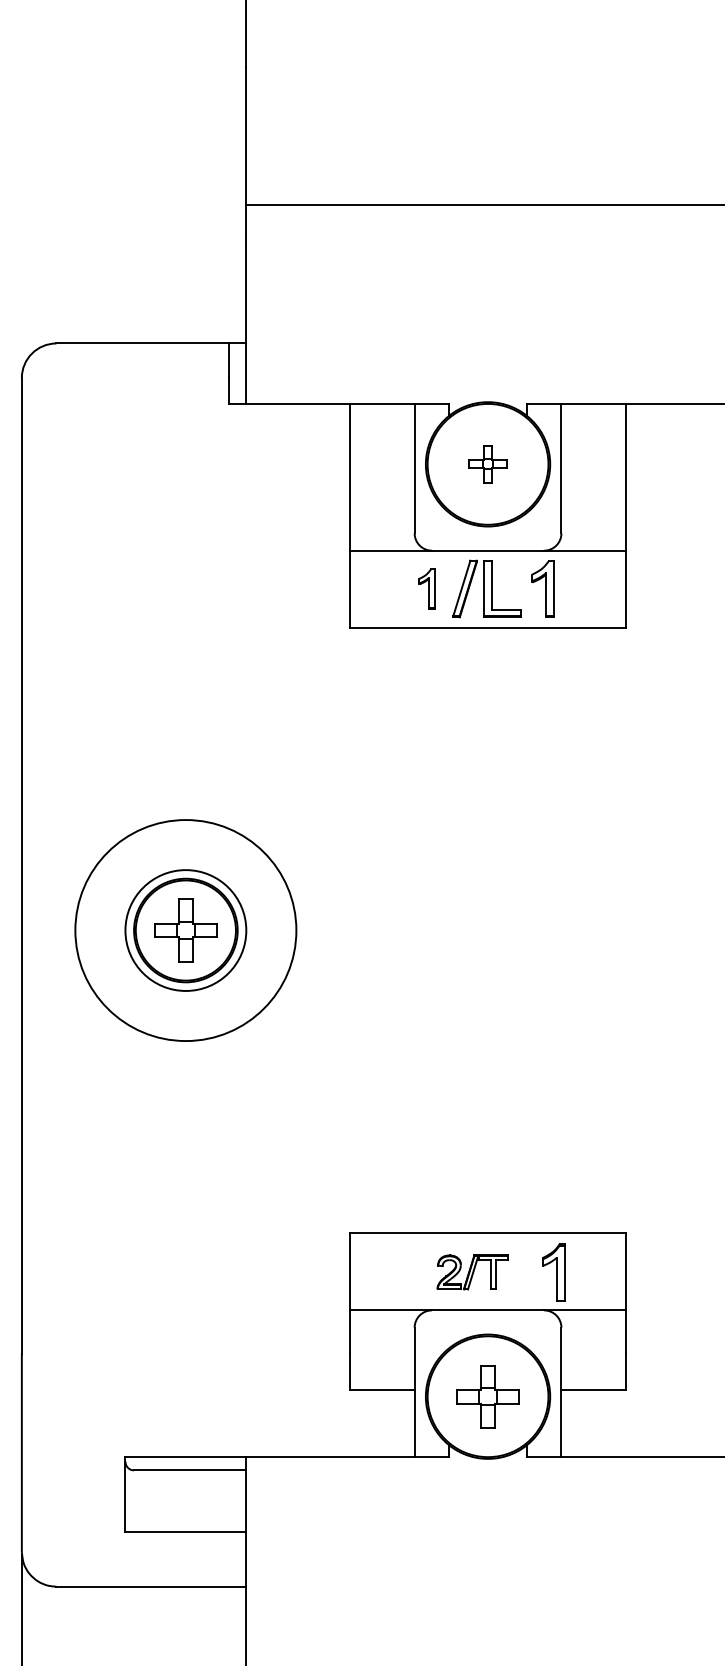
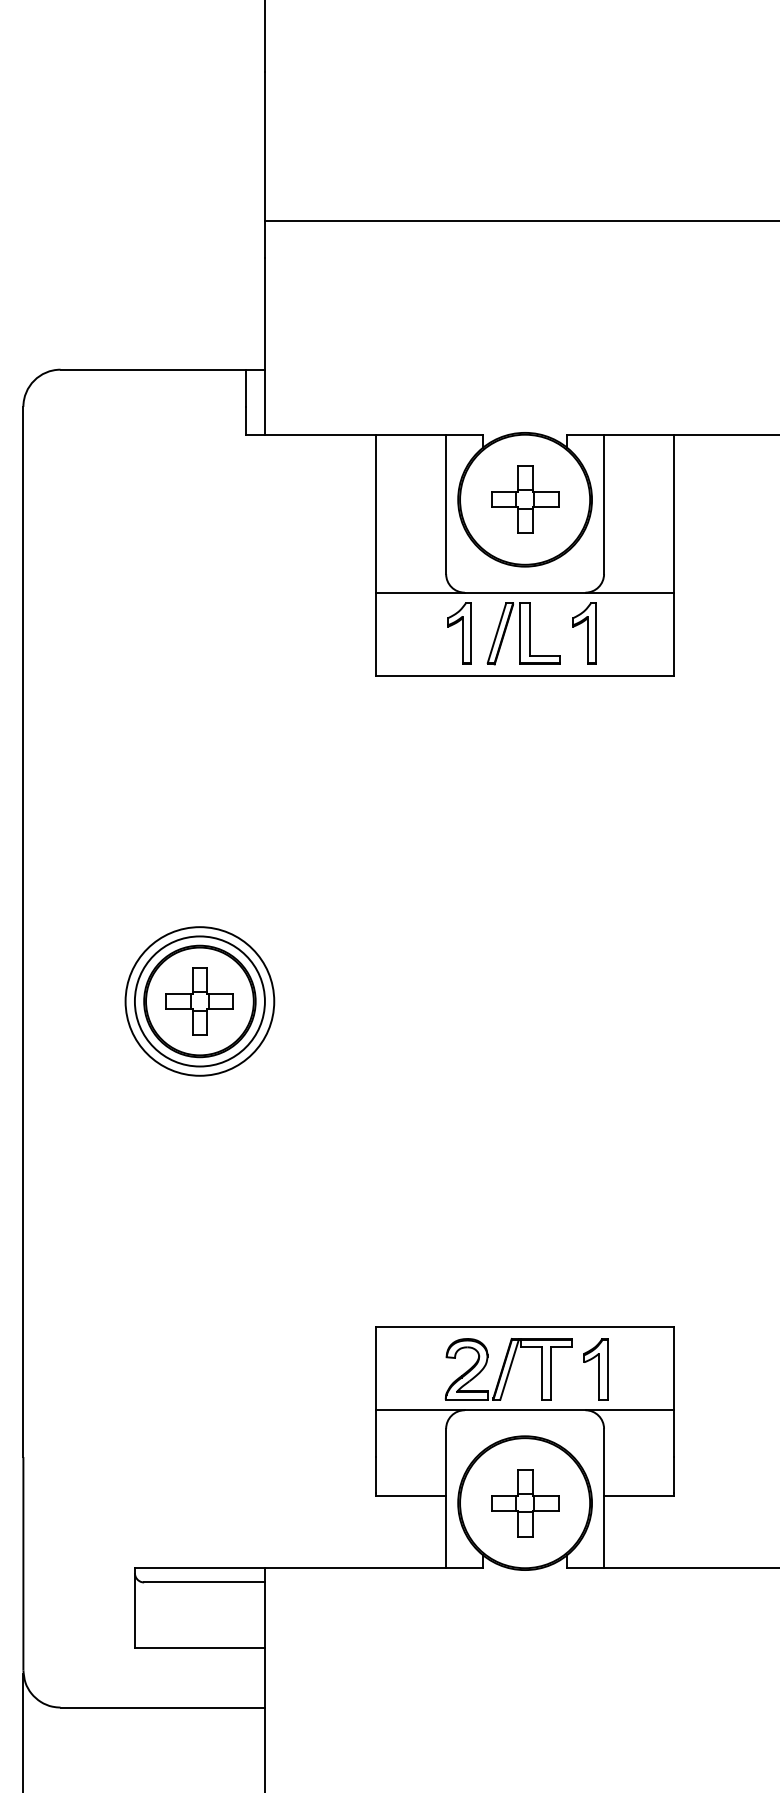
part: (487, 463) -> (524, 498), size x1.67
part: (426, 588) -> (458, 633), size x1.43
circle: (185, 930) -> (199, 1001), size x0.62
part: (472, 1272) -> (508, 1369), size x1.67

